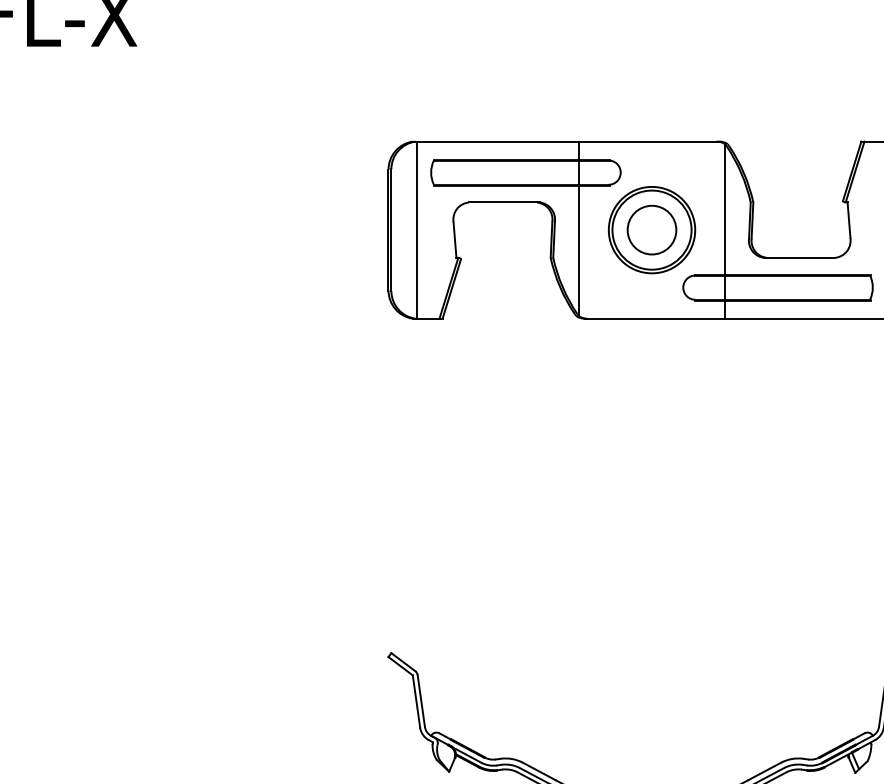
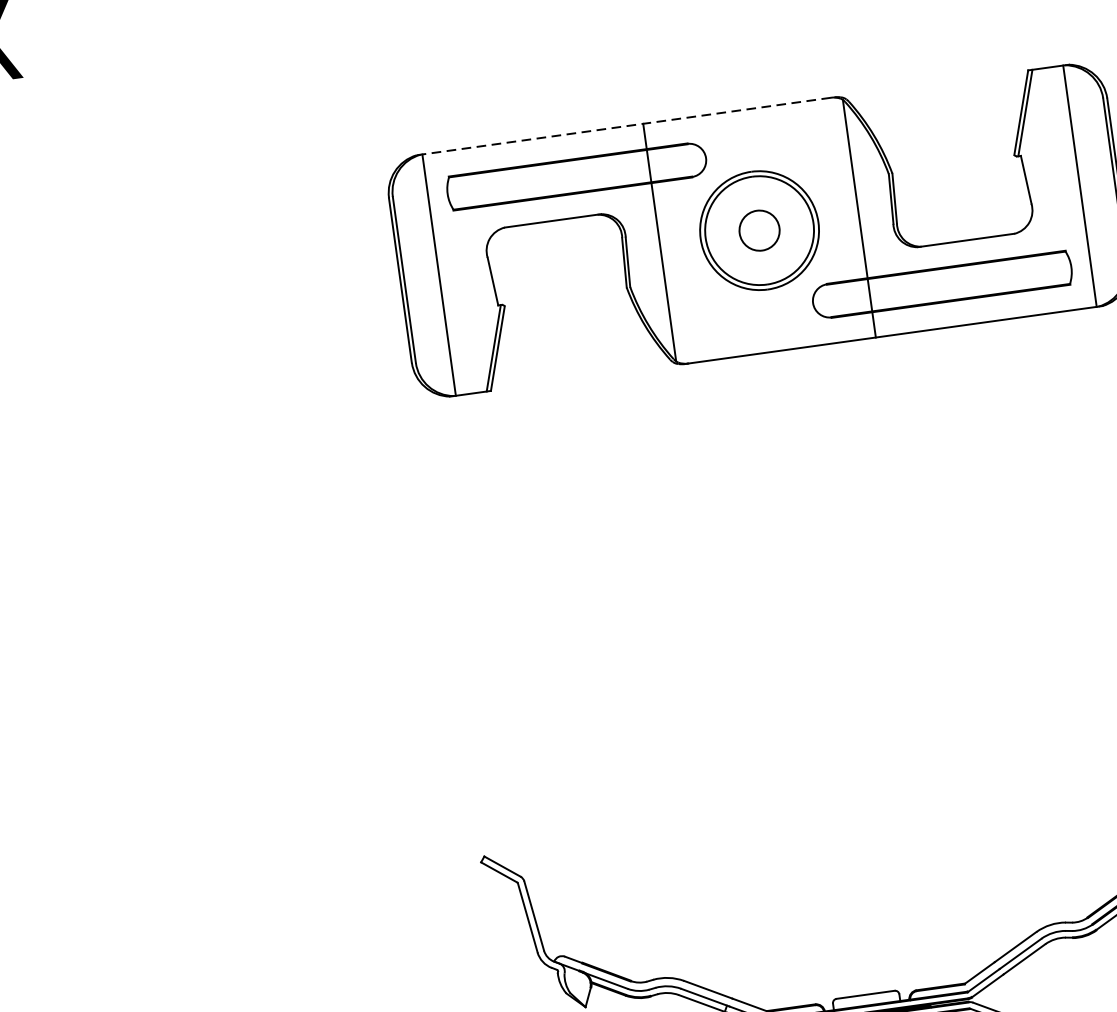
line: (566, 141) -> (626, 126), solid -> dashed
circle: (651, 229) -> (758, 229), size x0.6

